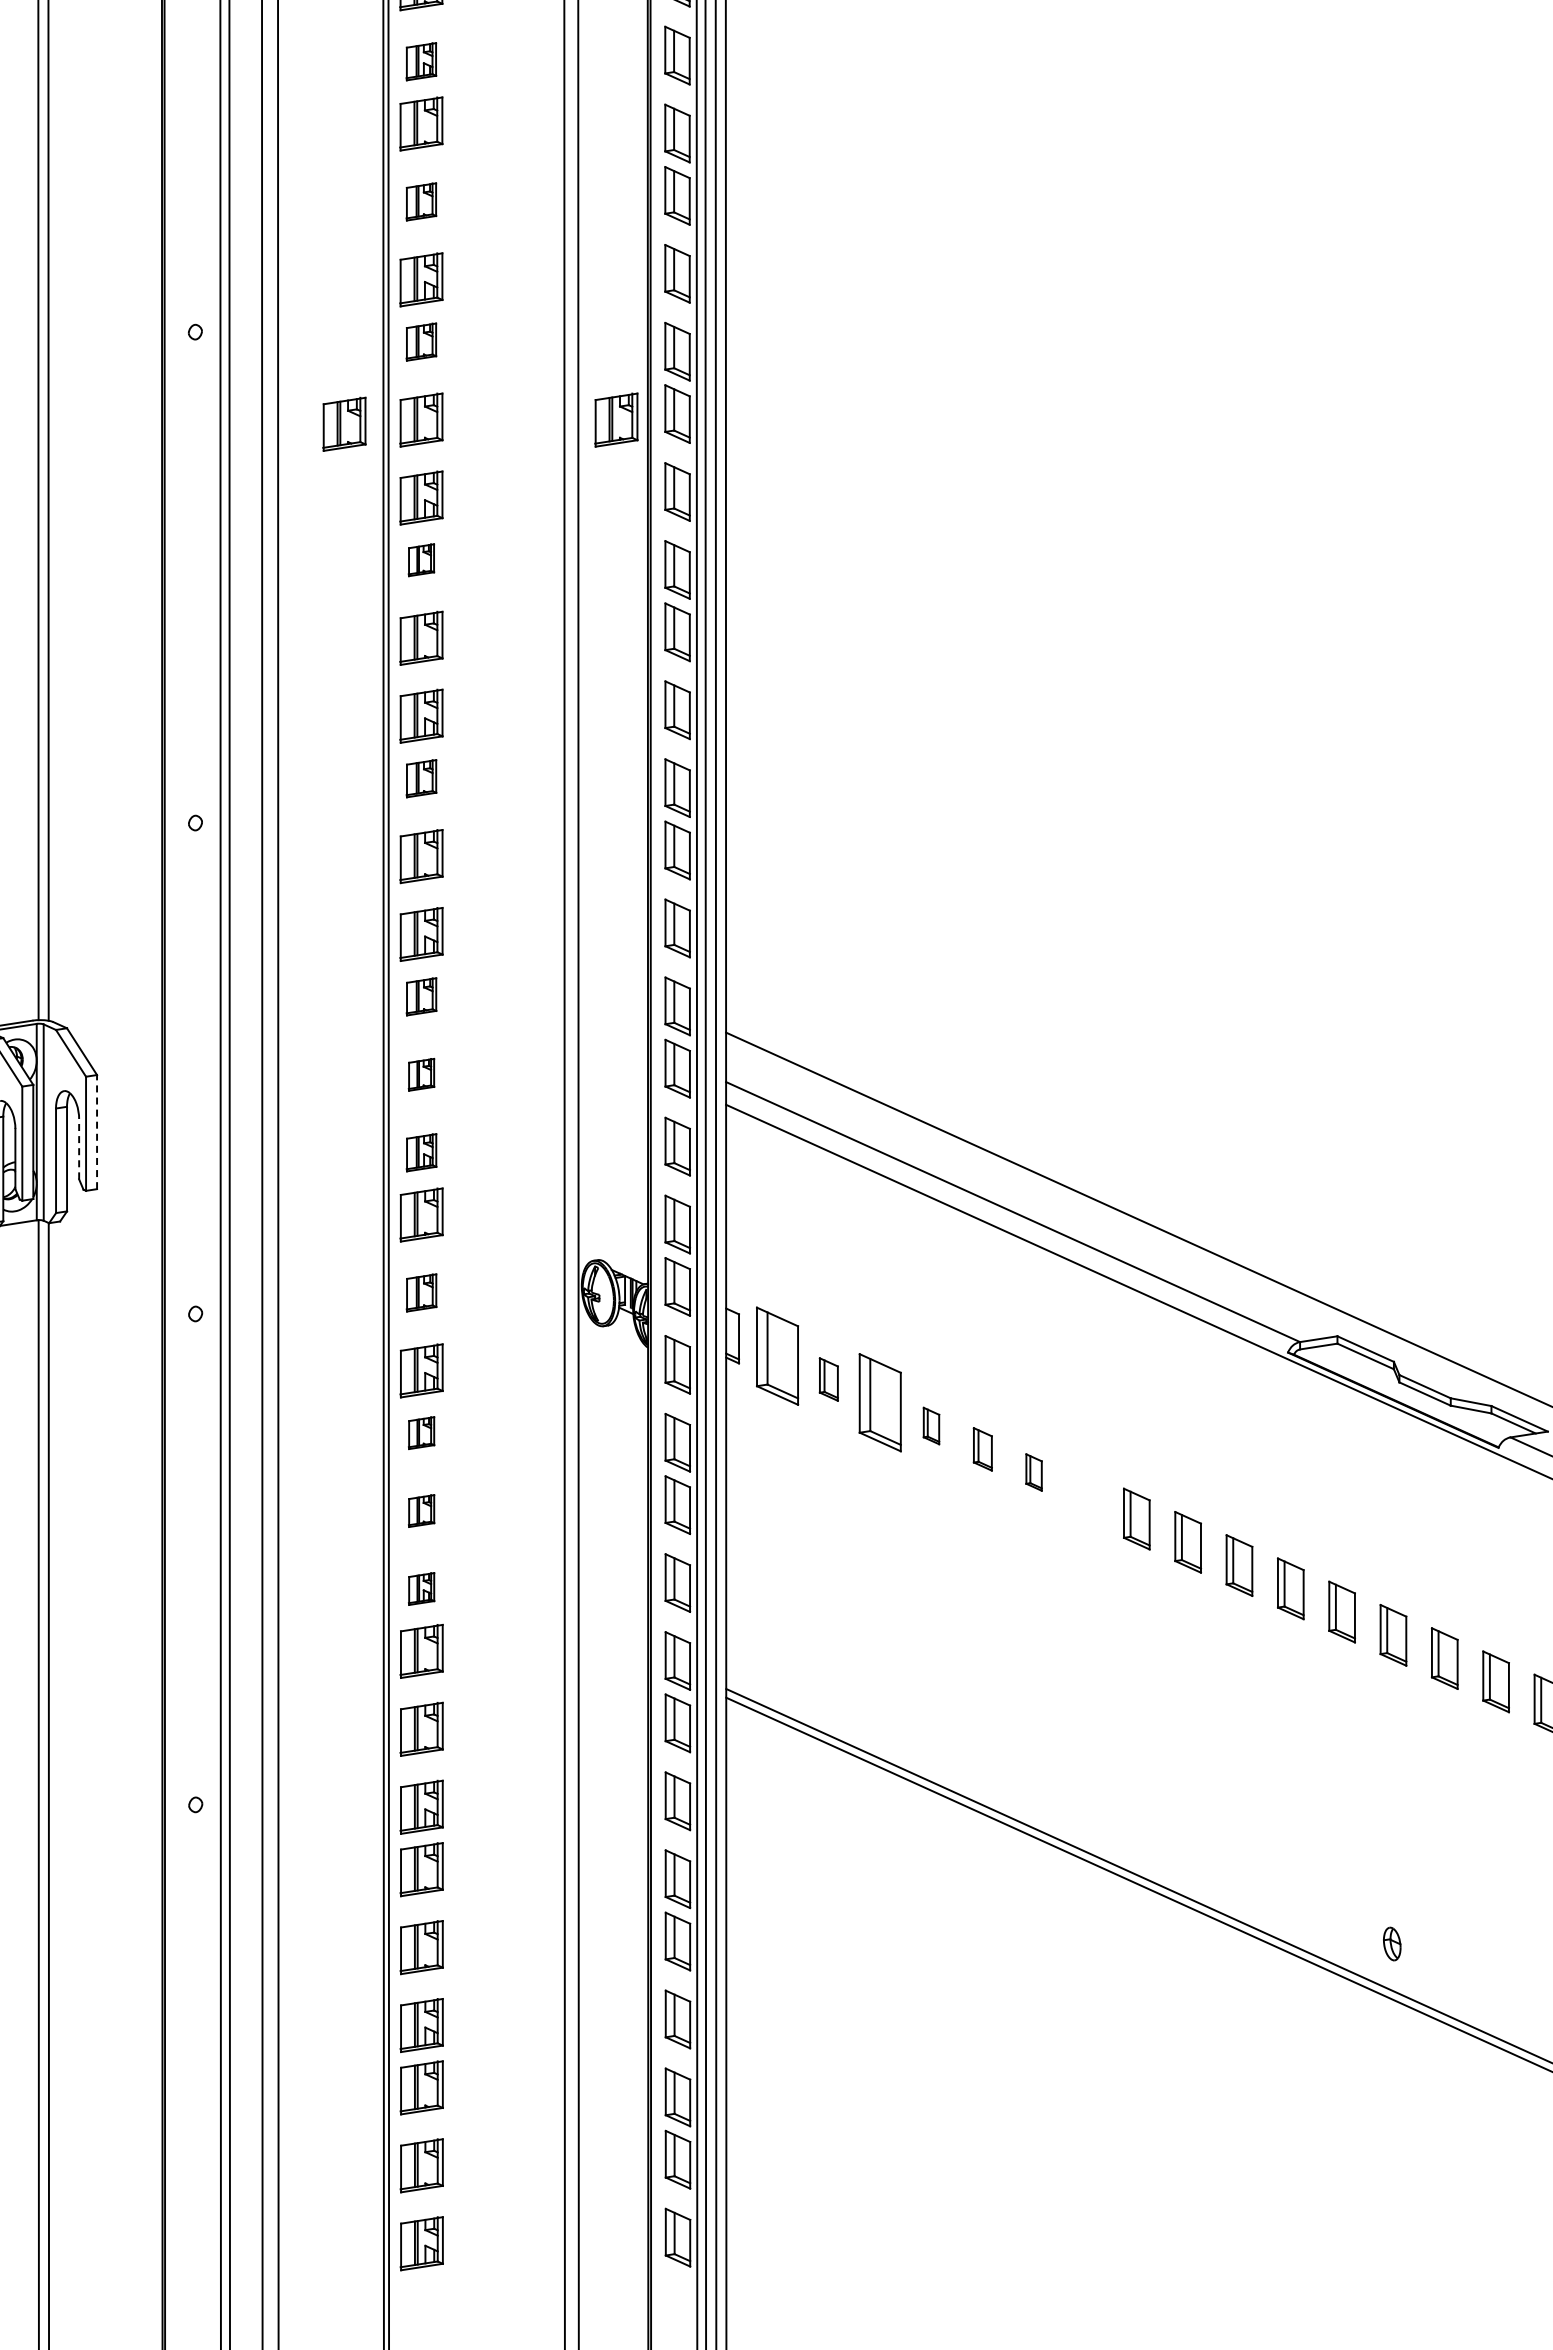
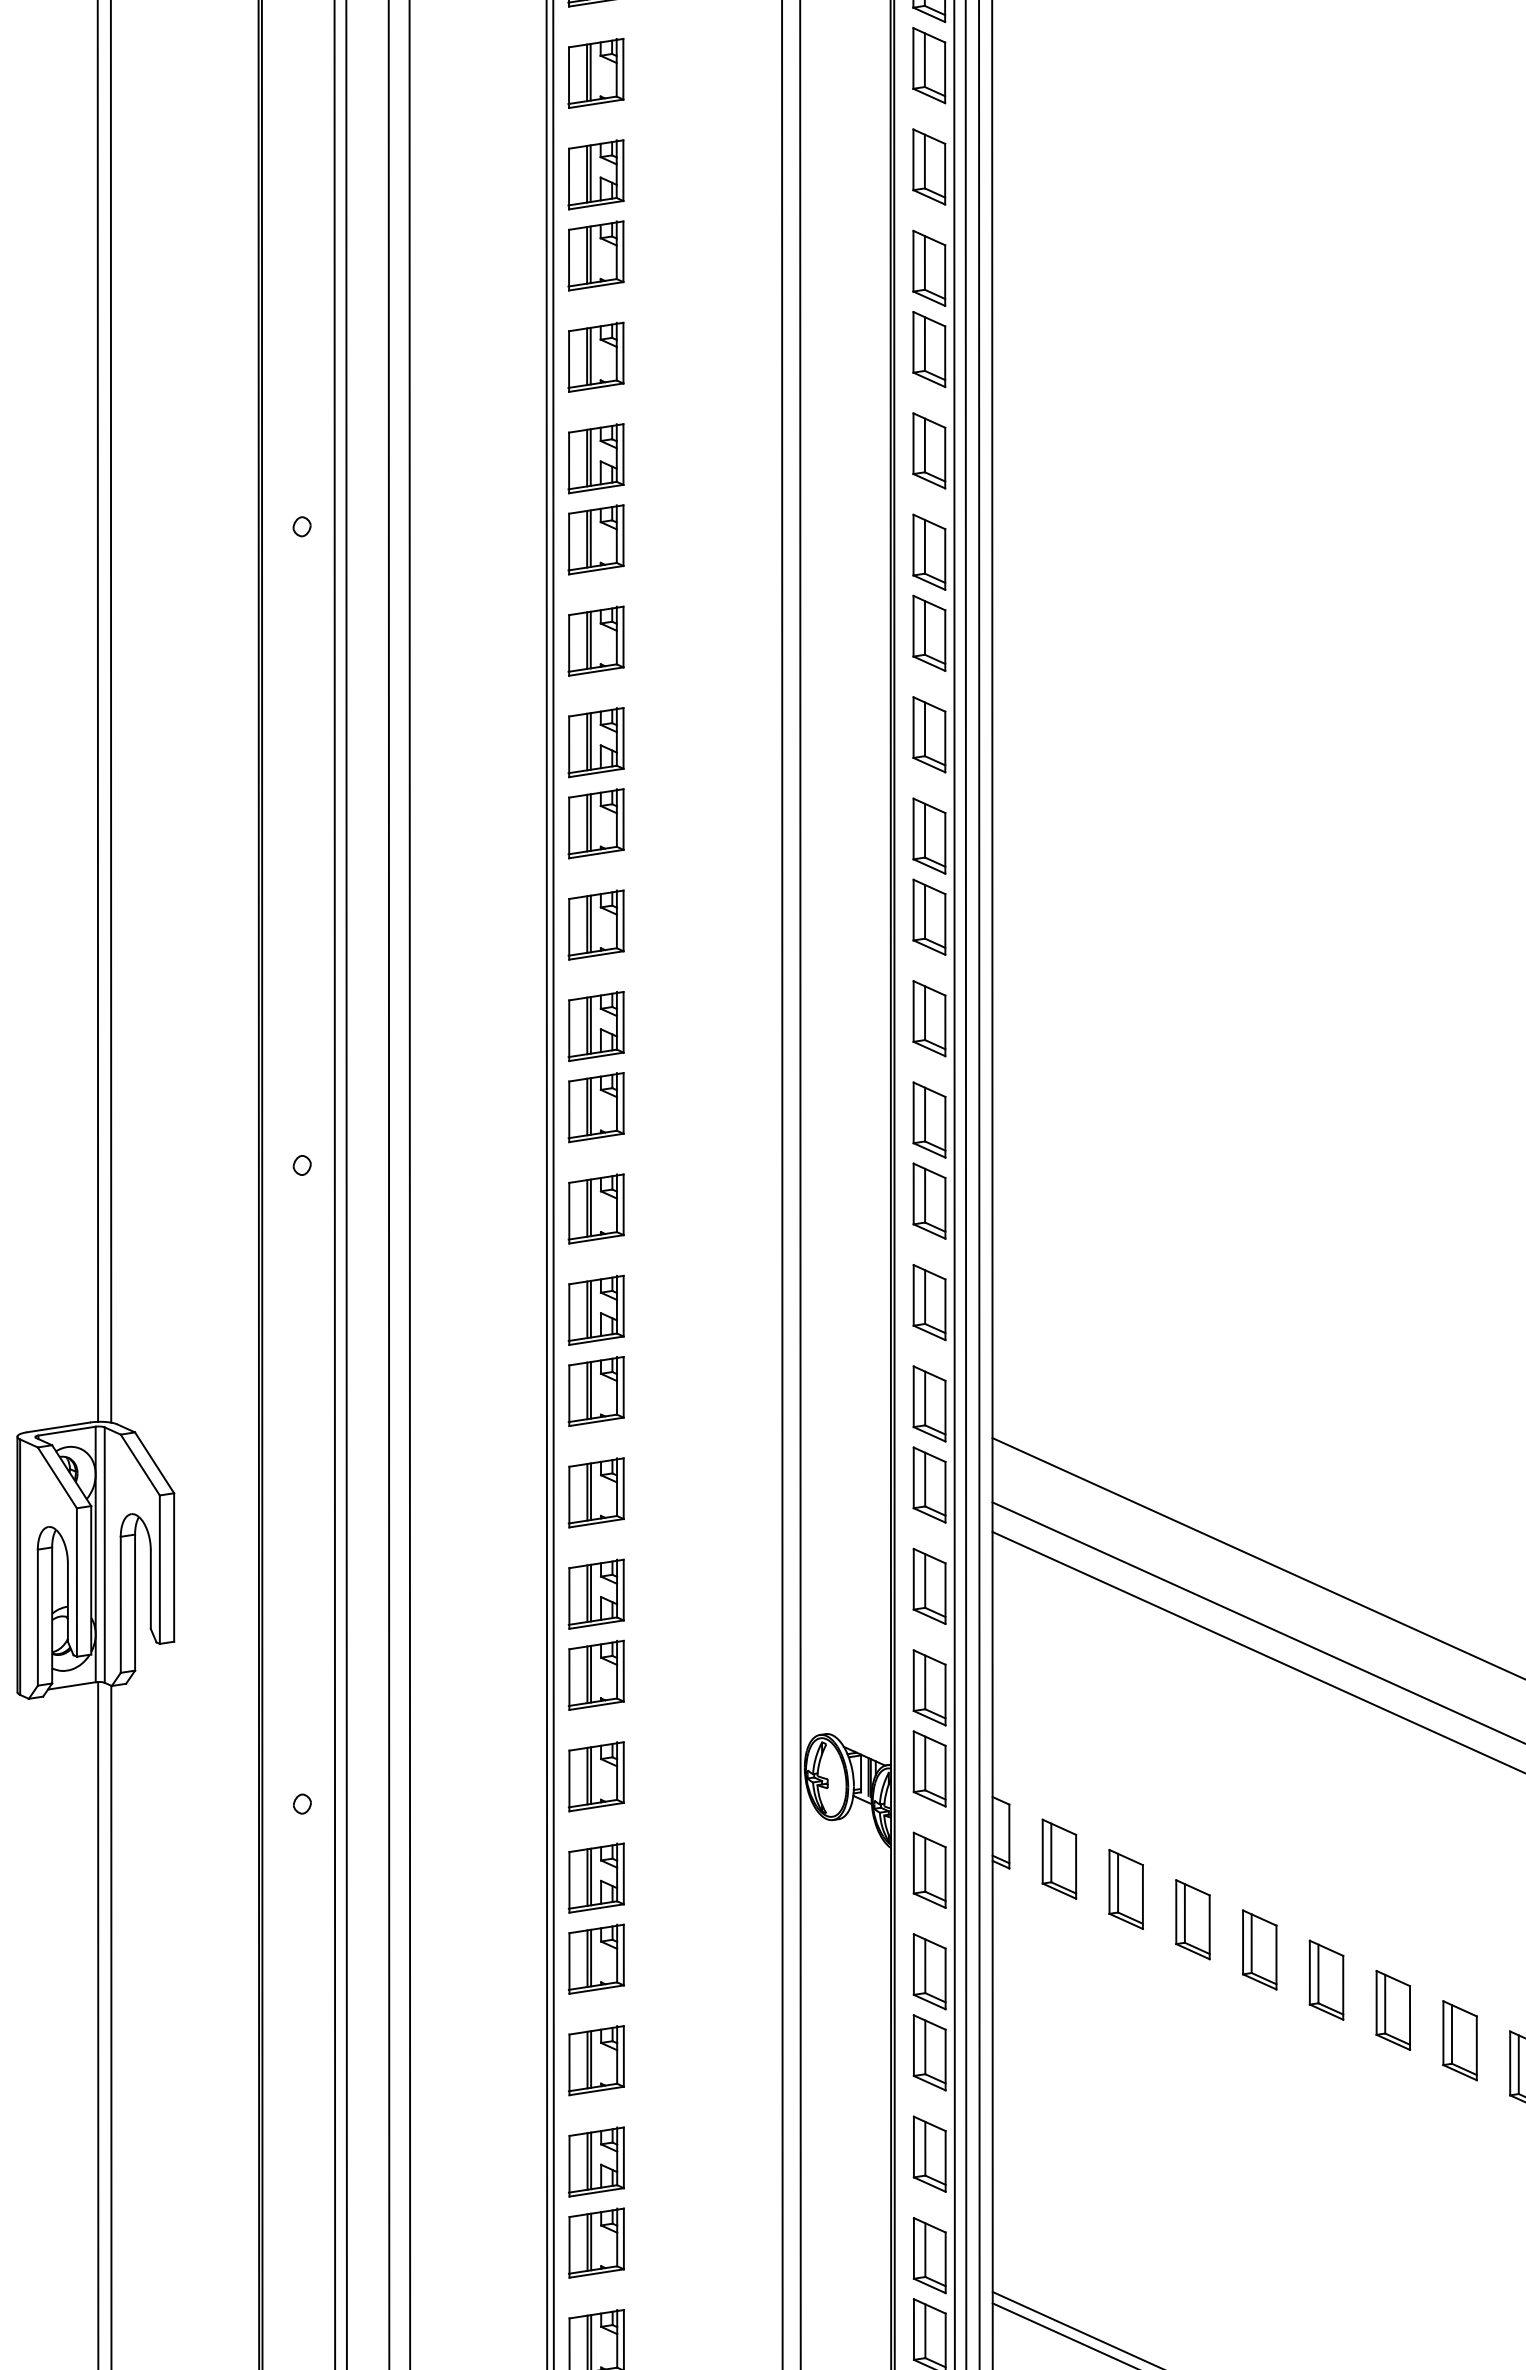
part: (421, 61) -> (596, 174), size x1.43
part: (421, 201) -> (596, 356), size x1.43
part: (421, 341) -> (596, 538), size x1.43
part: (616, 419) -> (849, 640), removed
part: (344, 423) -> (496, 645), removed
part: (421, 559) -> (596, 822), size x1.67
part: (421, 778) -> (596, 1107), size x1.43
part: (421, 996) -> (596, 1391), size x1.43
part: (421, 1074) -> (596, 1492), size x1.67
line: (97, 1131) -> (174, 1566), dashed -> solid
line: (79, 1148) -> (151, 1588), dashed -> solid
part: (421, 1152) -> (596, 1594), size x1.43
part: (421, 1292) -> (596, 1776), size x1.43
part: (777, 1356) -> (1059, 1859), size x0.62
part: (828, 1379) -> (1125, 1889), size x1.43
part: (879, 1402) -> (1192, 1919), size x0.62
part: (931, 1425) -> (1259, 1949), size x1.67
part: (421, 1432) -> (596, 1958), size x1.67
part: (982, 1449) -> (1326, 1980), size x1.43
part: (1033, 1472) -> (1392, 2010), size x1.67
part: (1085, 1495) -> (1460, 2040), added
part: (421, 1510) -> (596, 2059), size x1.67
part: (421, 1588) -> (596, 2161), size x1.67

